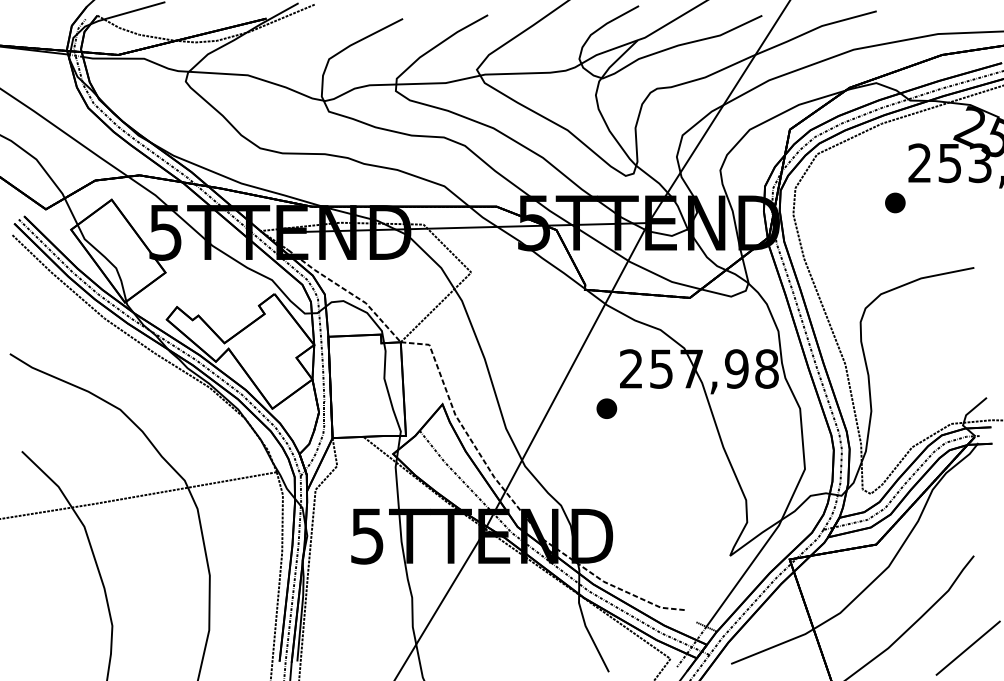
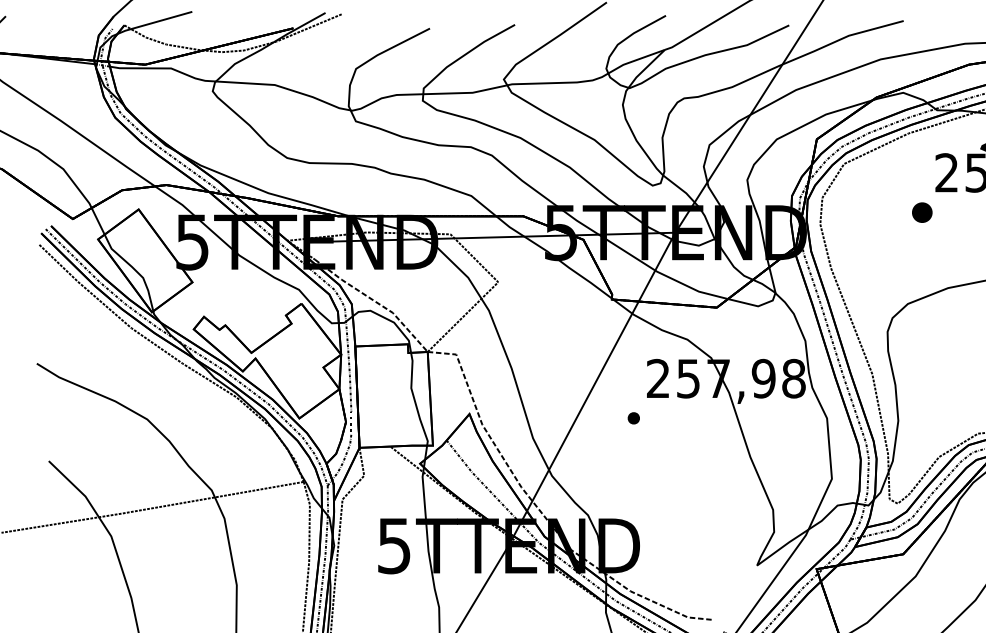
part: (606, 408) -> (633, 418), size x0.6

